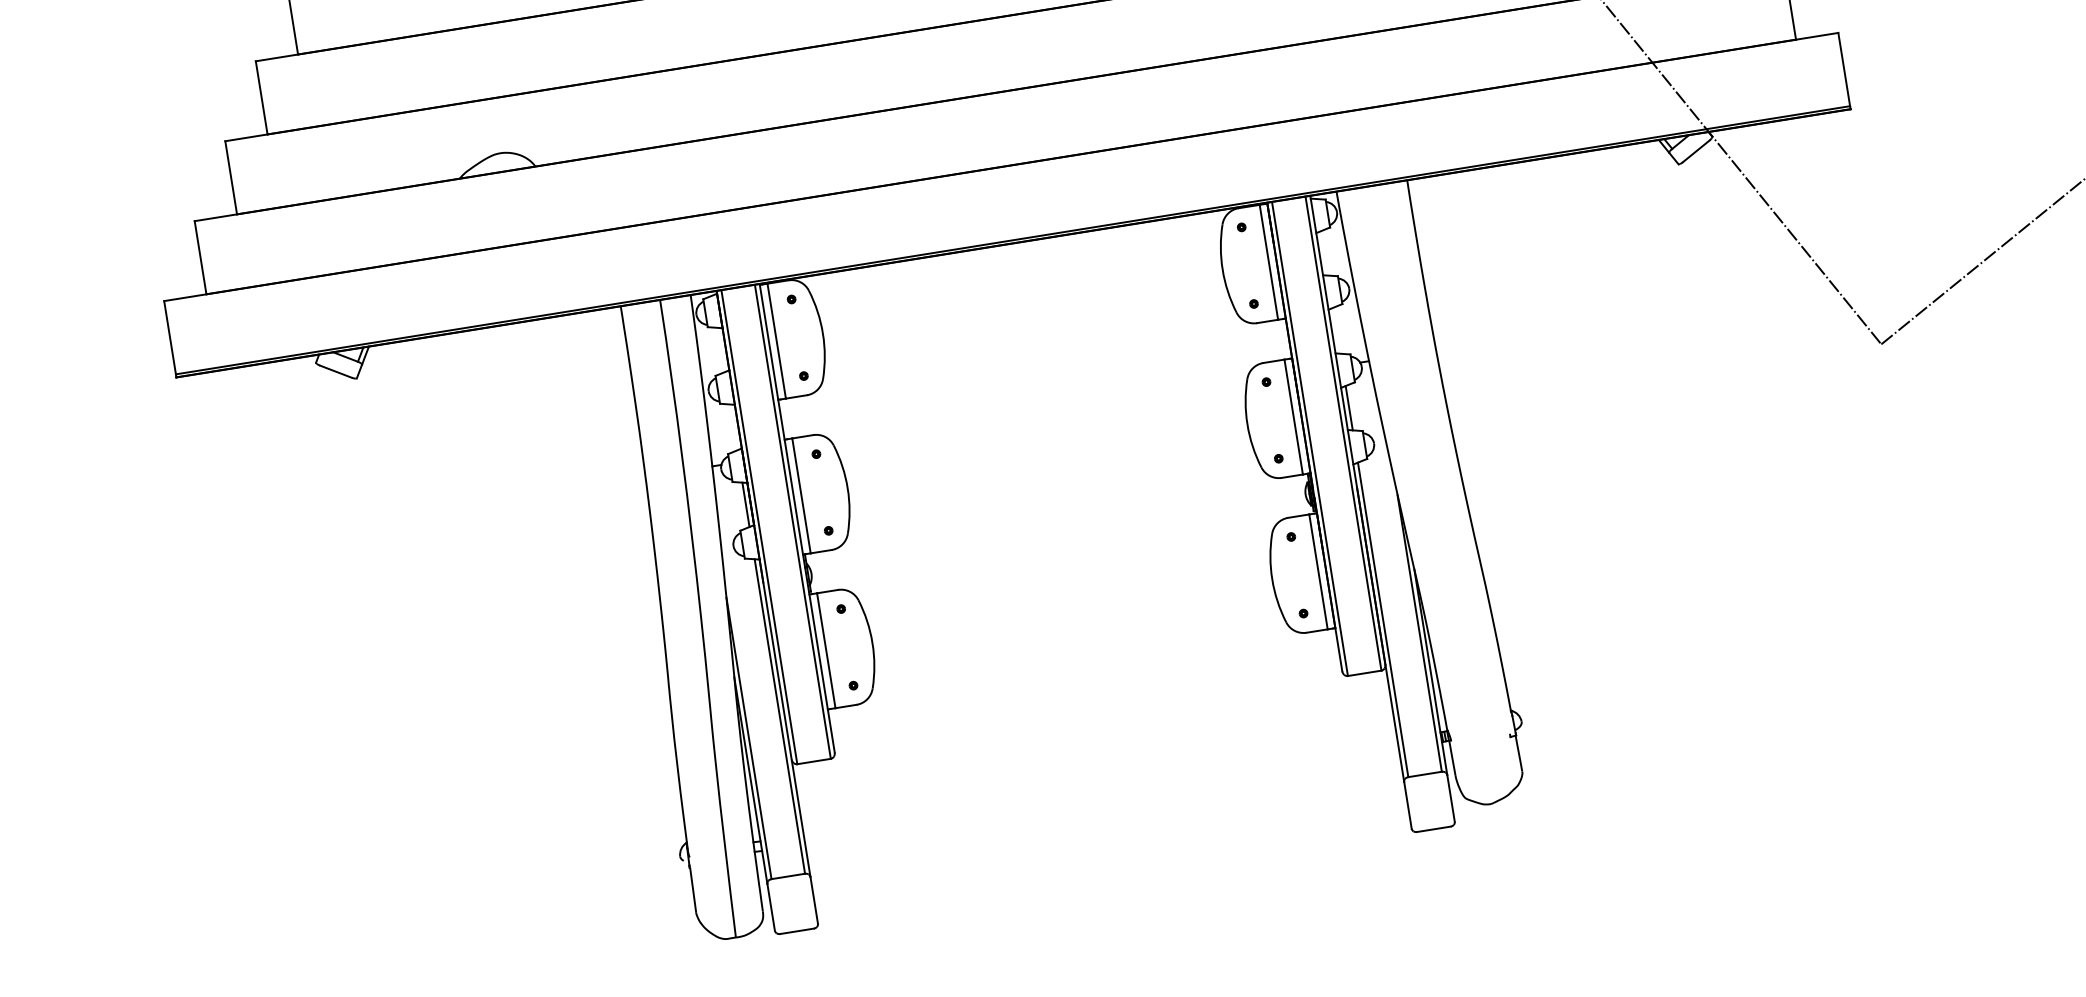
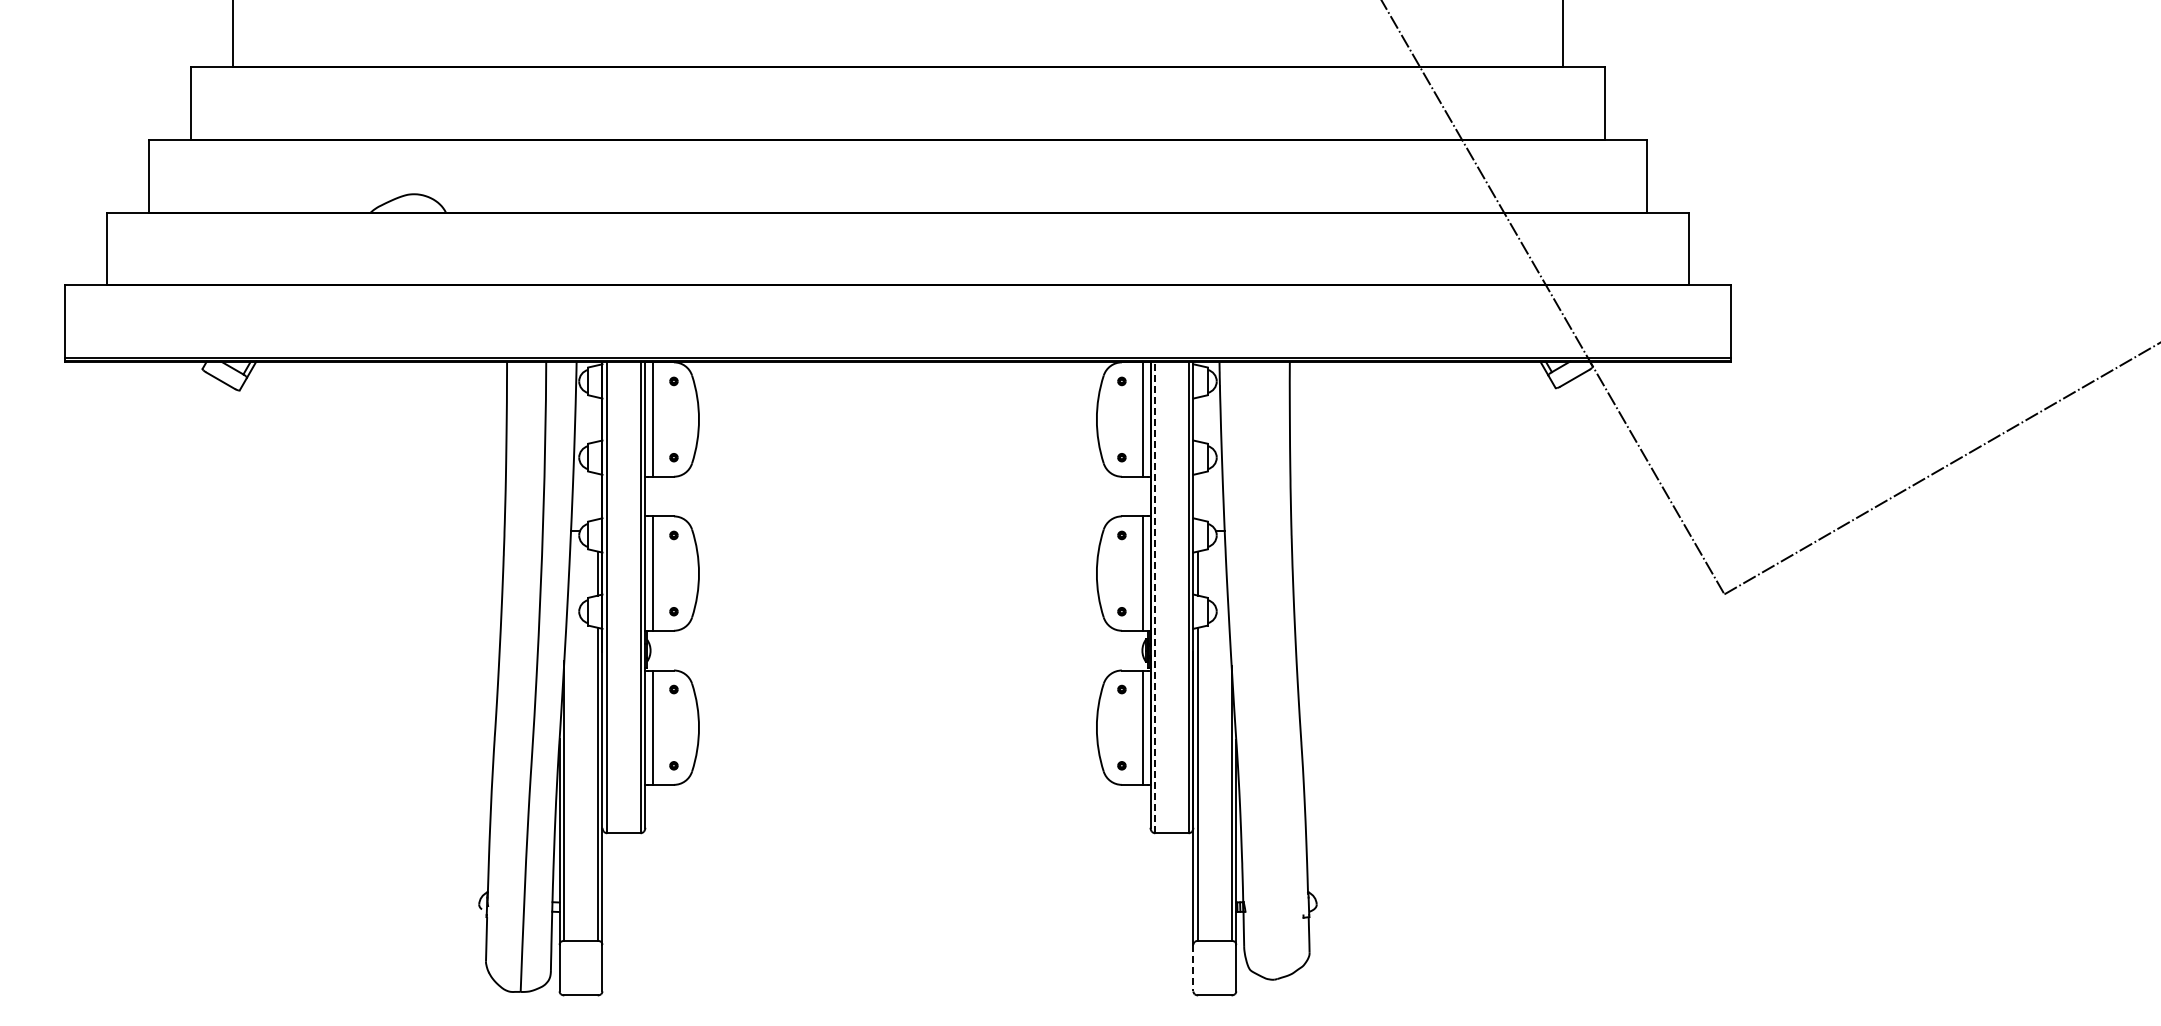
line: (1310, 439) -> (1155, 597), solid -> dashed
line: (1408, 805) -> (1193, 968), solid -> dashed

